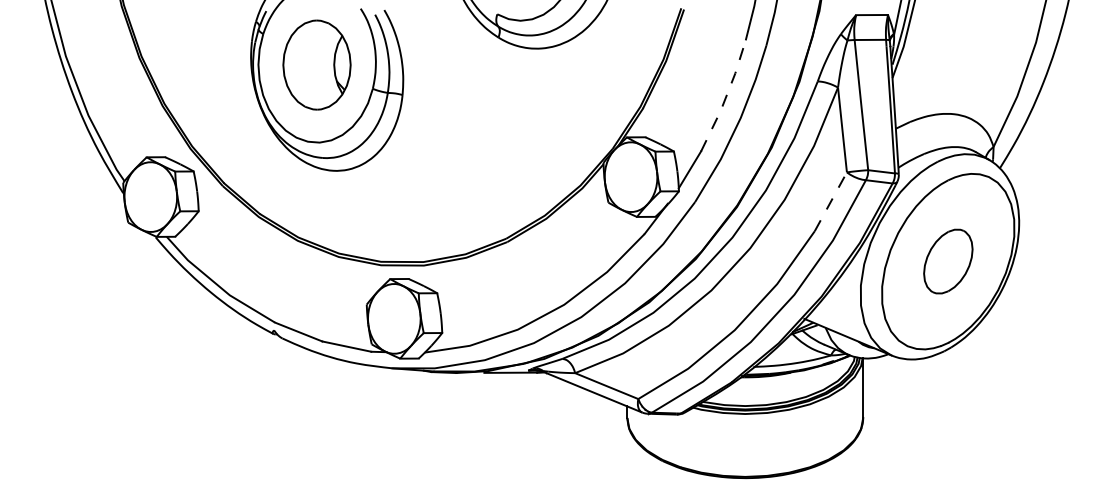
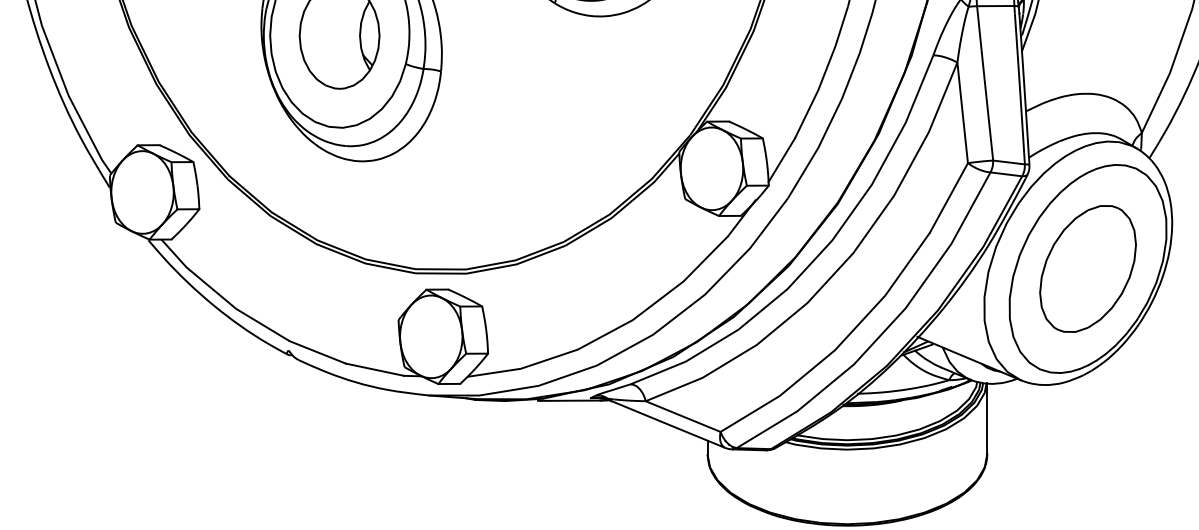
line: (726, 96) -> (825, 73), dashed -> solid
line: (830, 201) -> (948, 197), dashed -> solid
part: (948, 261) -> (1088, 268), size x1.67

